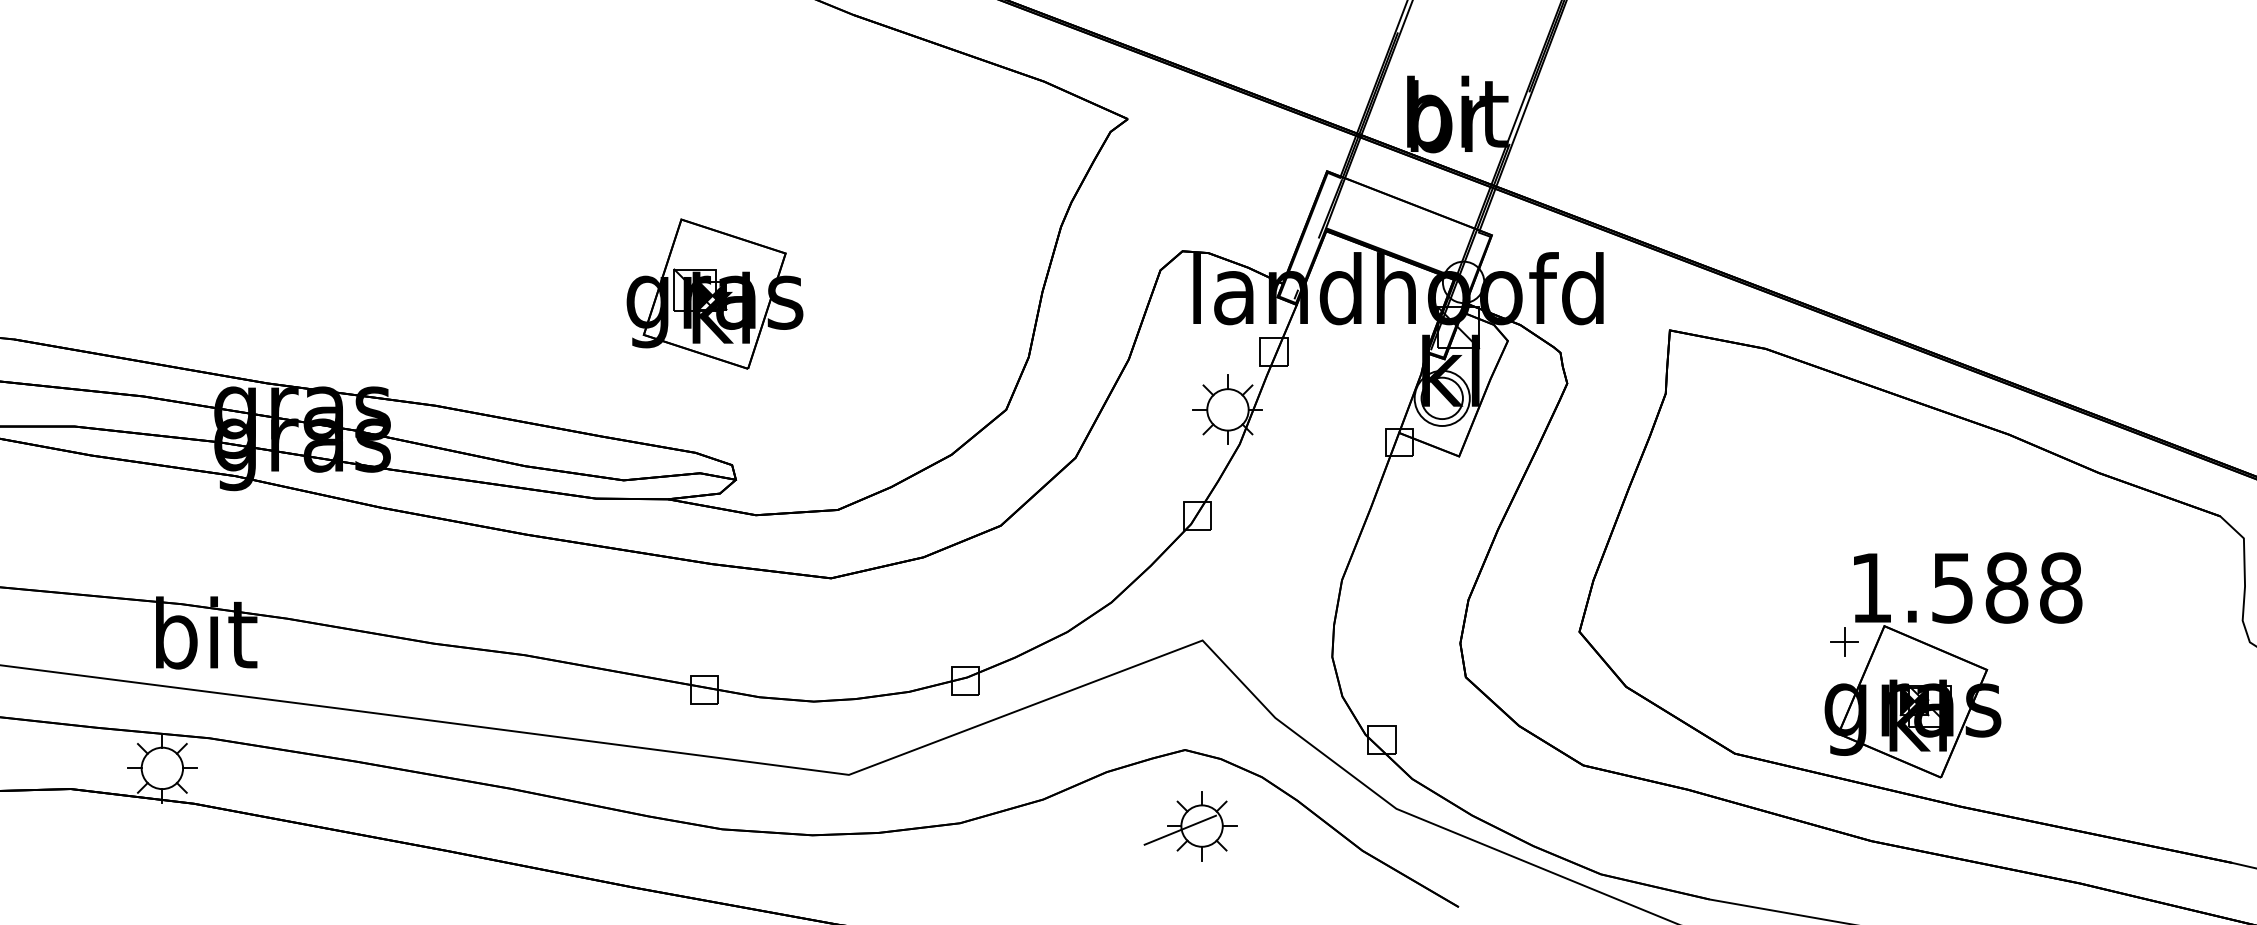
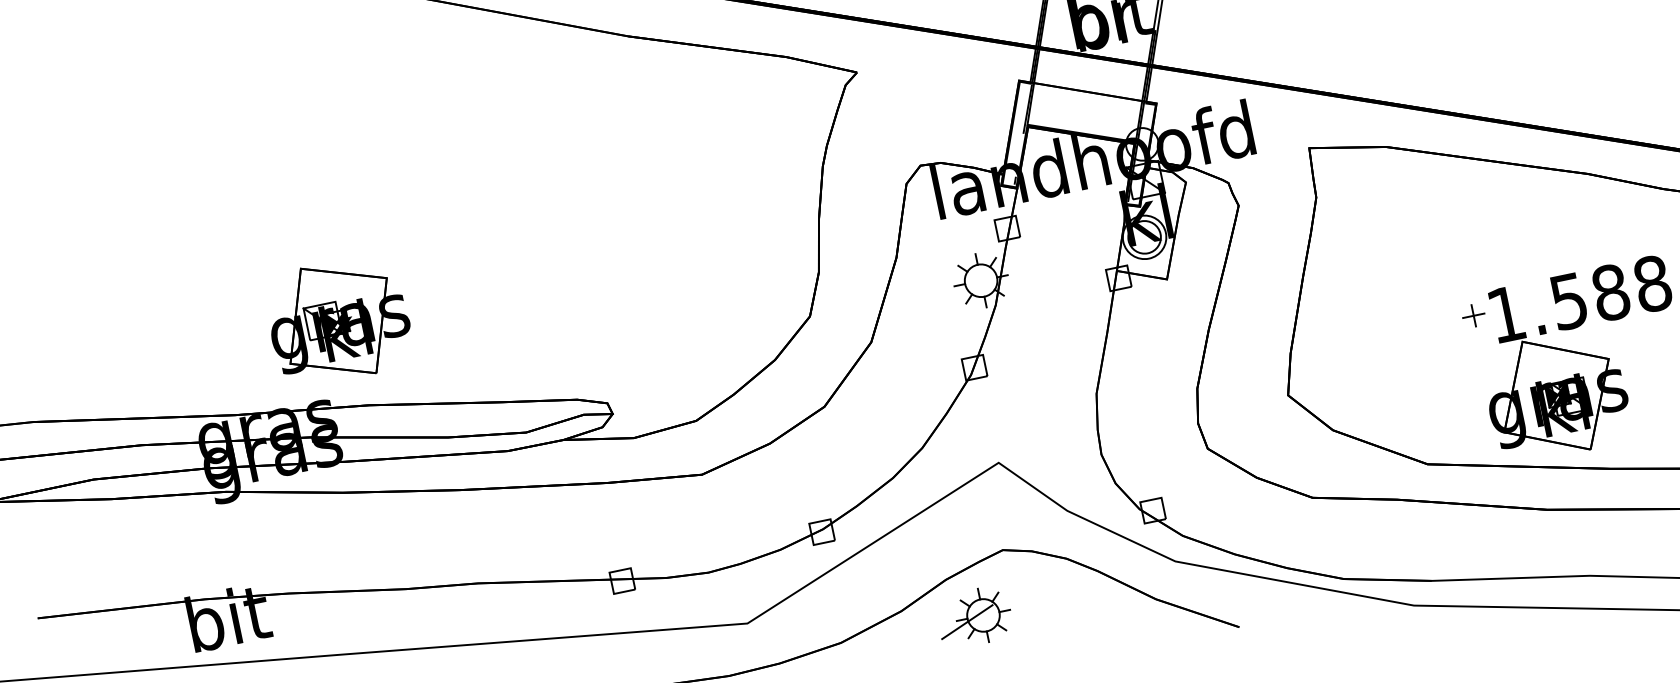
part: (714, 293) -> (338, 320), moved
part: (1844, 641) -> (1473, 315), moved
part: (1190, 826) -> (974, 617), moved

